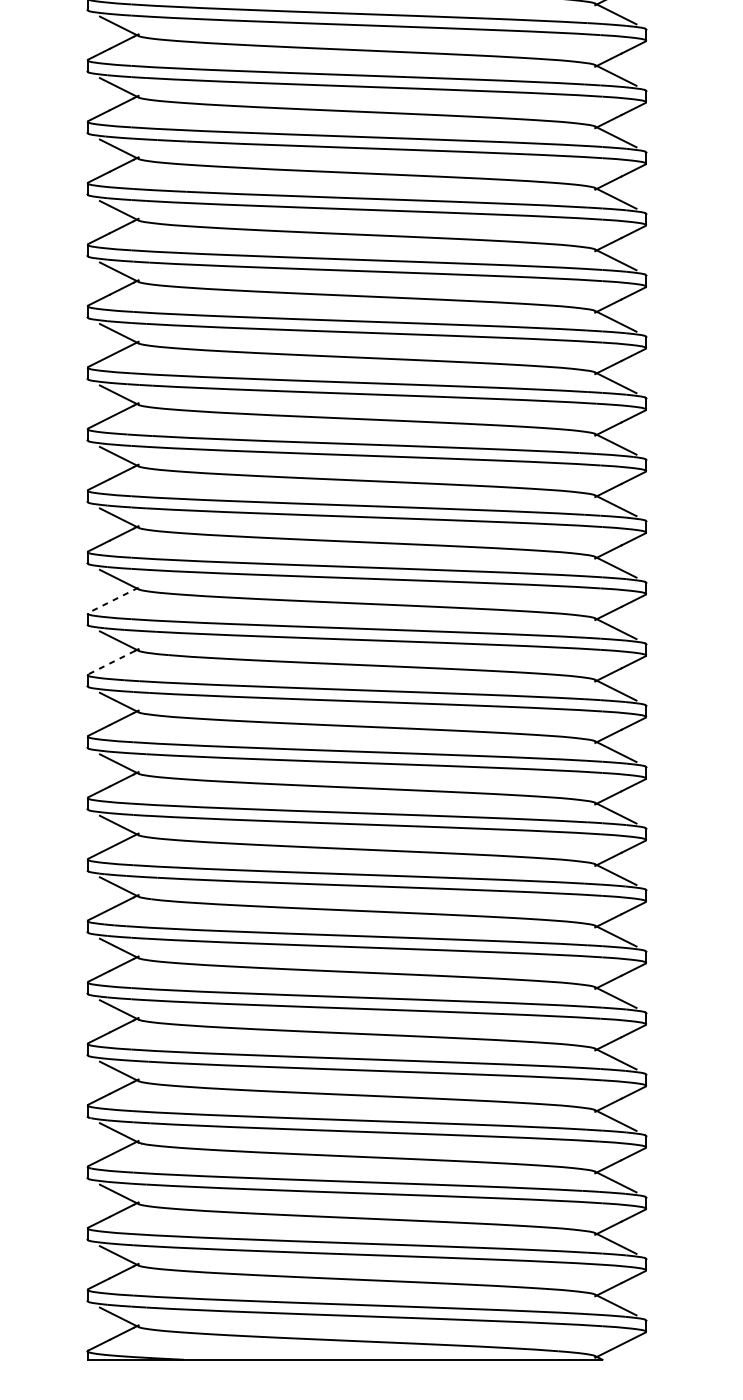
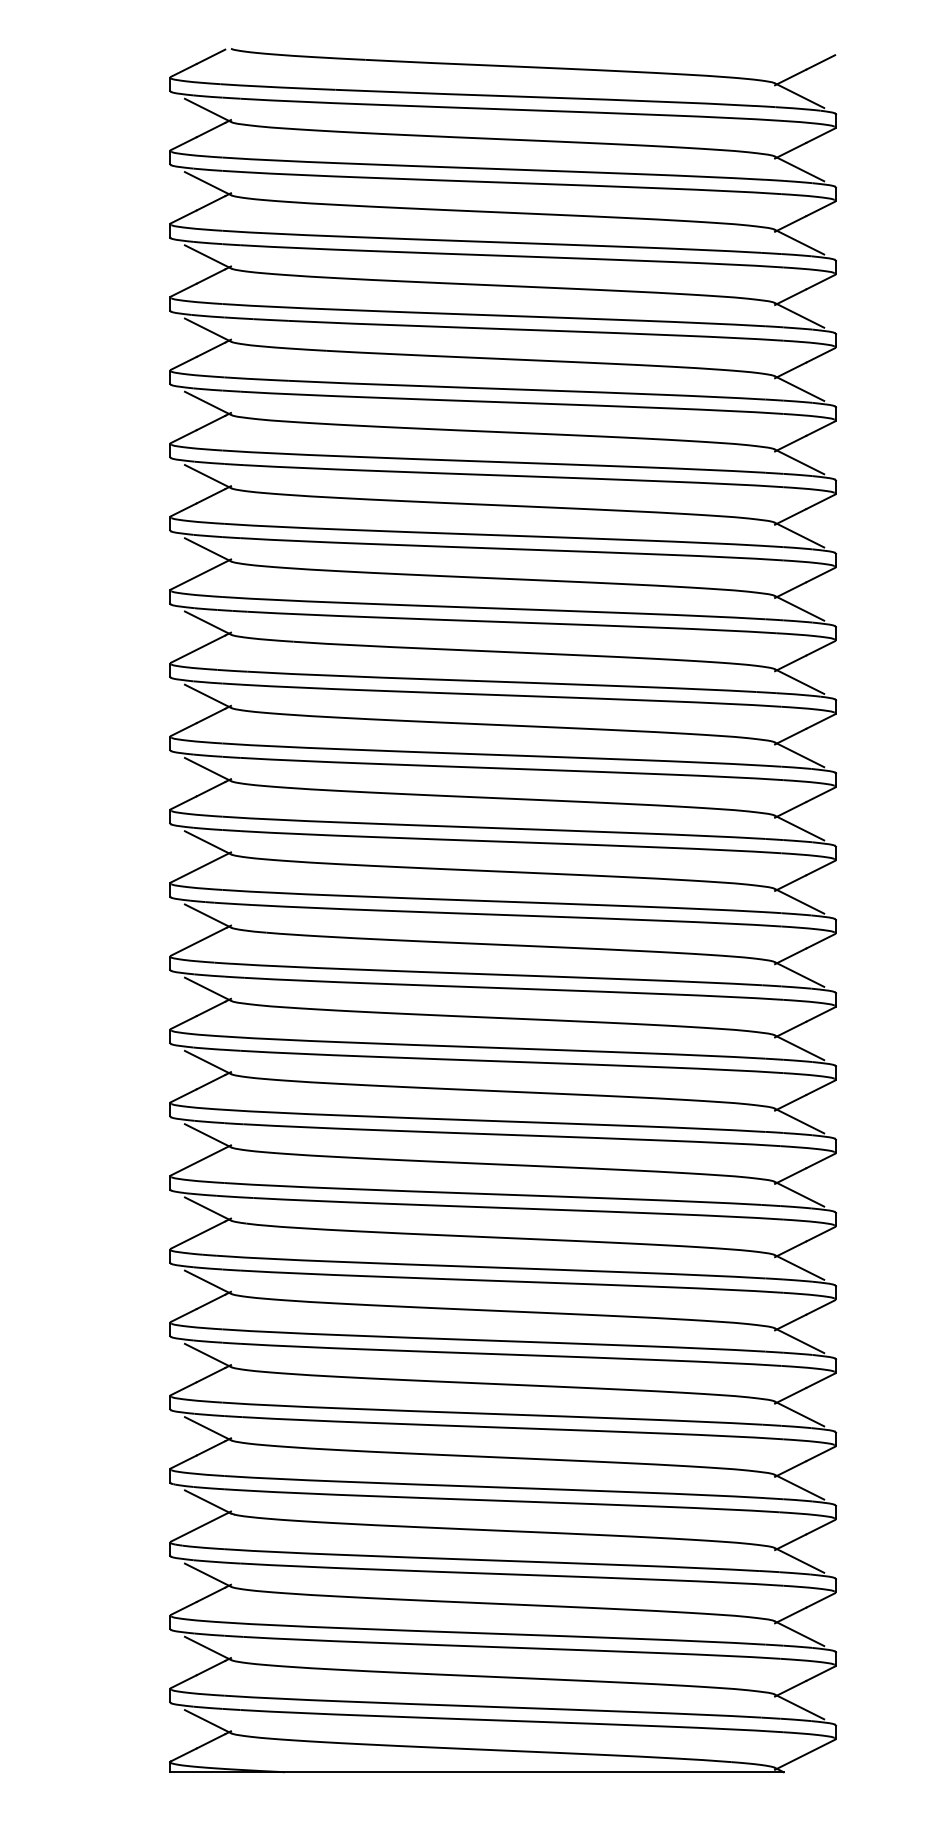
line: (112, 600) -> (200, 867), dashed -> solid
line: (111, 662) -> (198, 941), dashed -> solid

